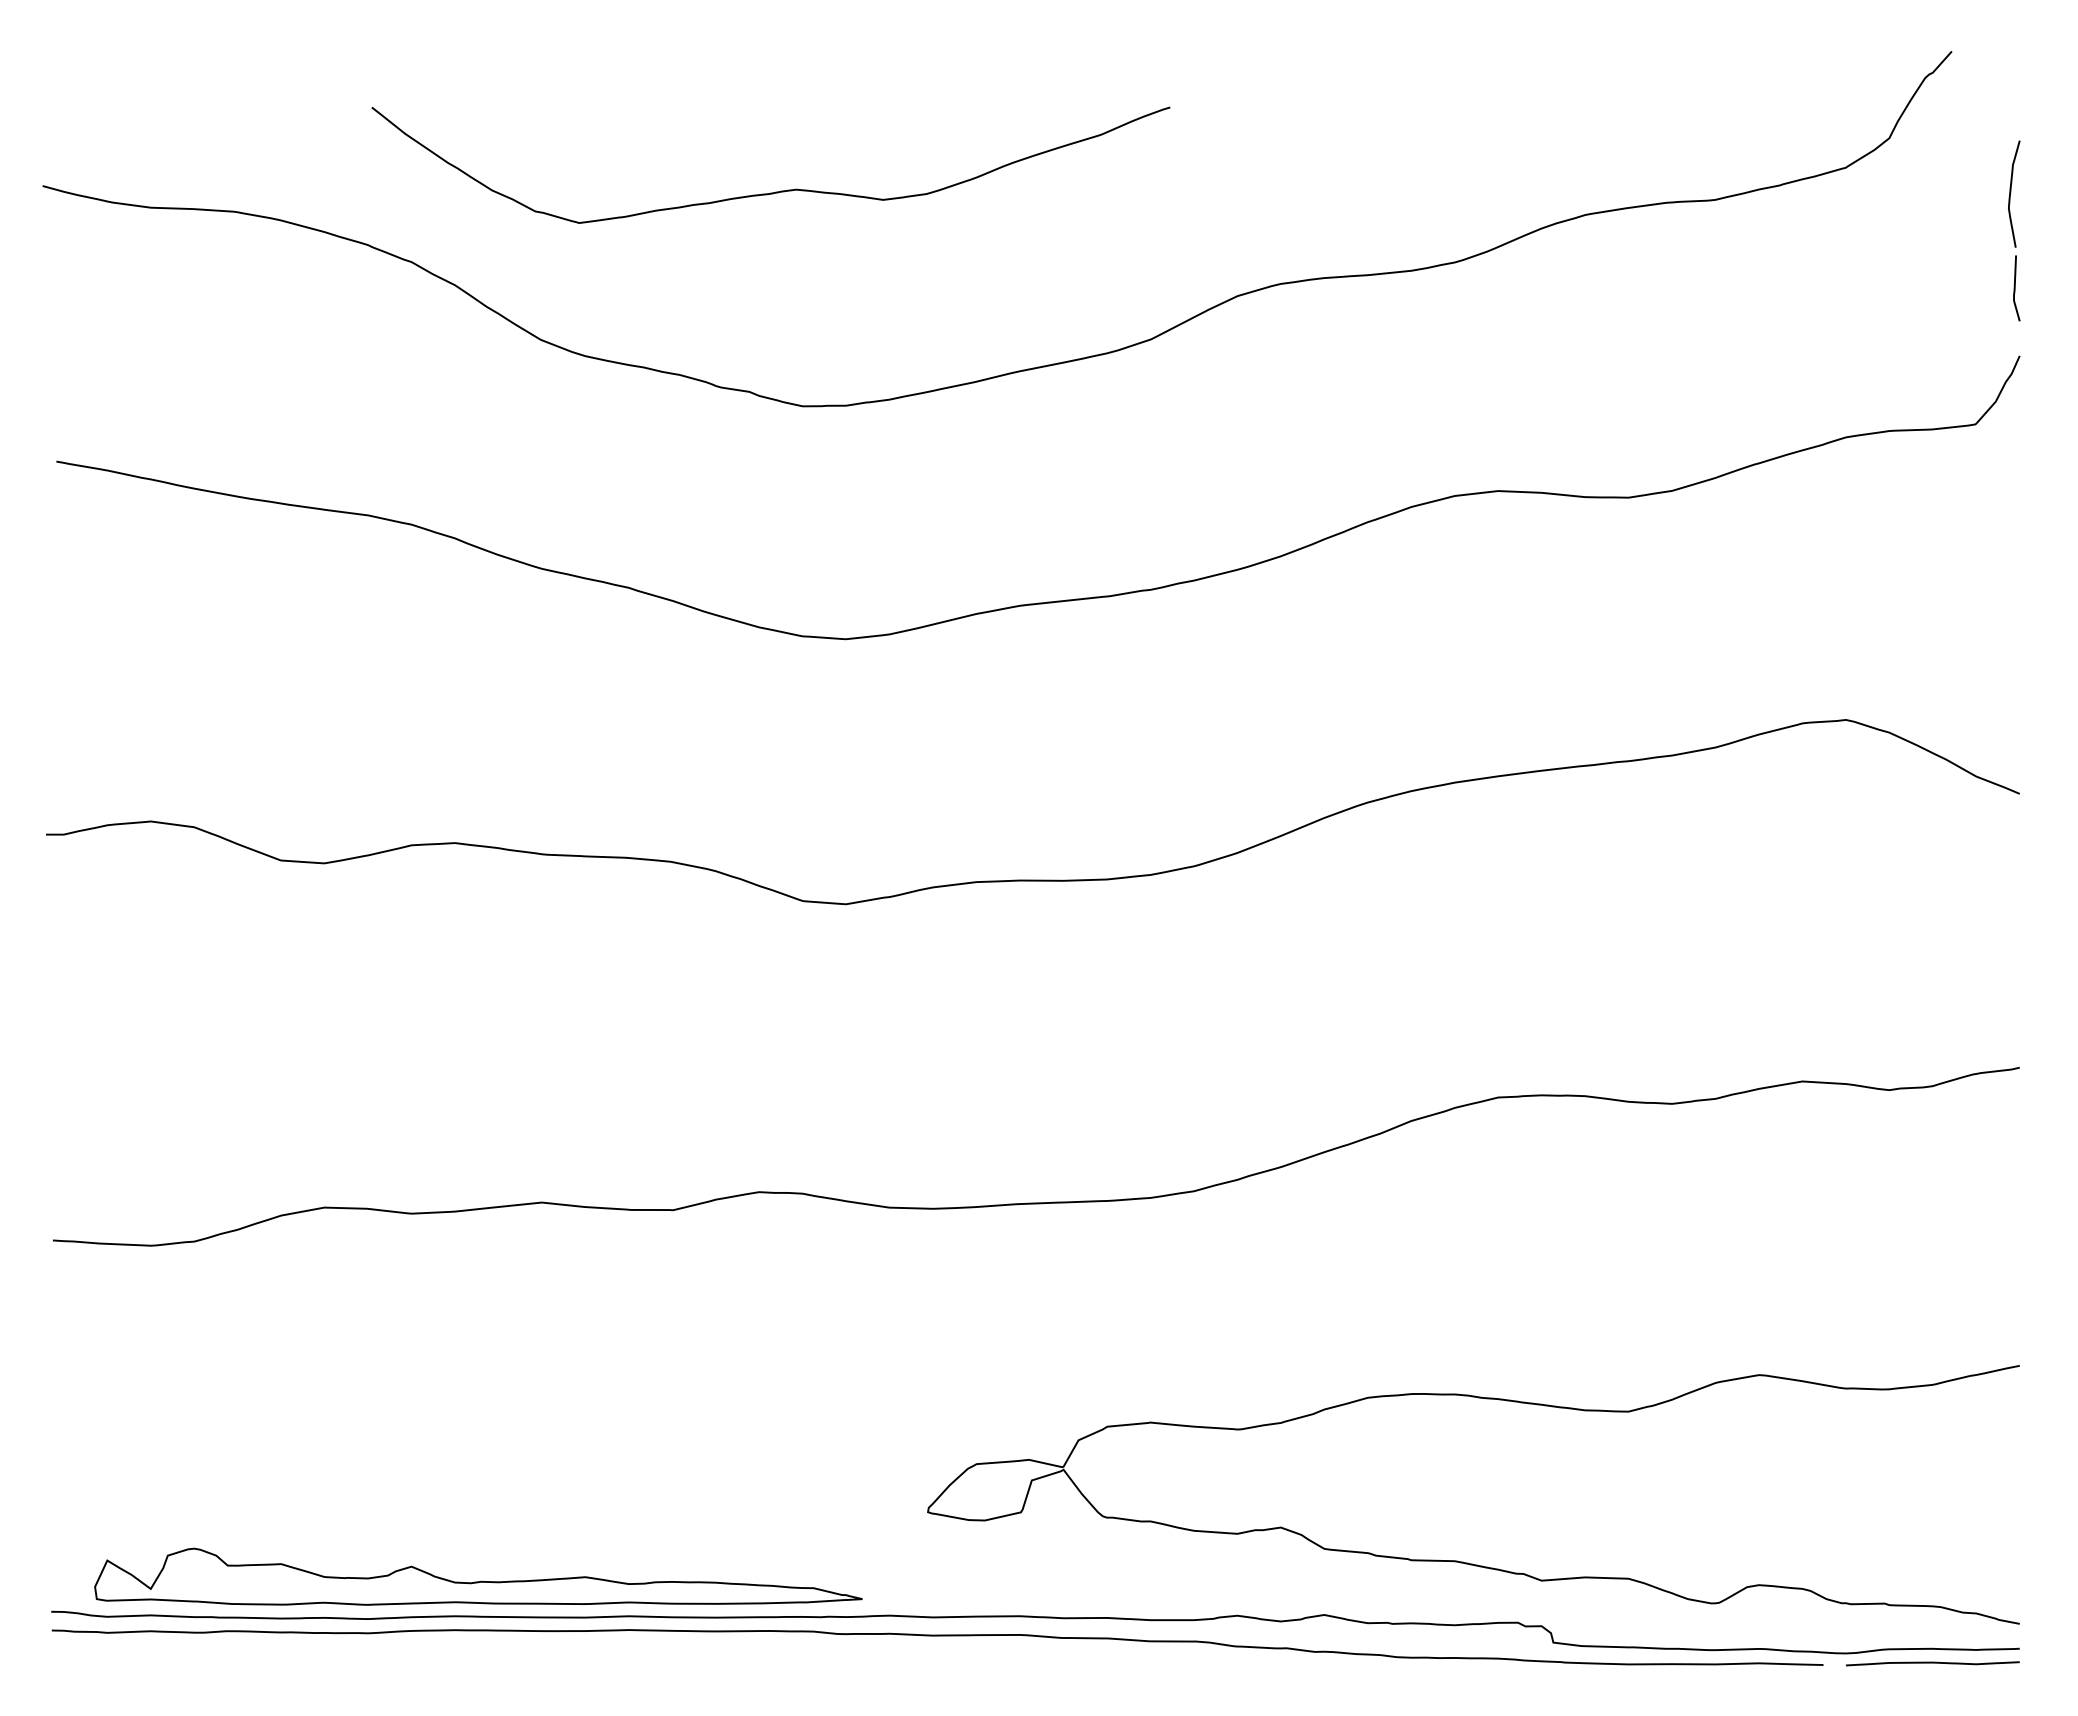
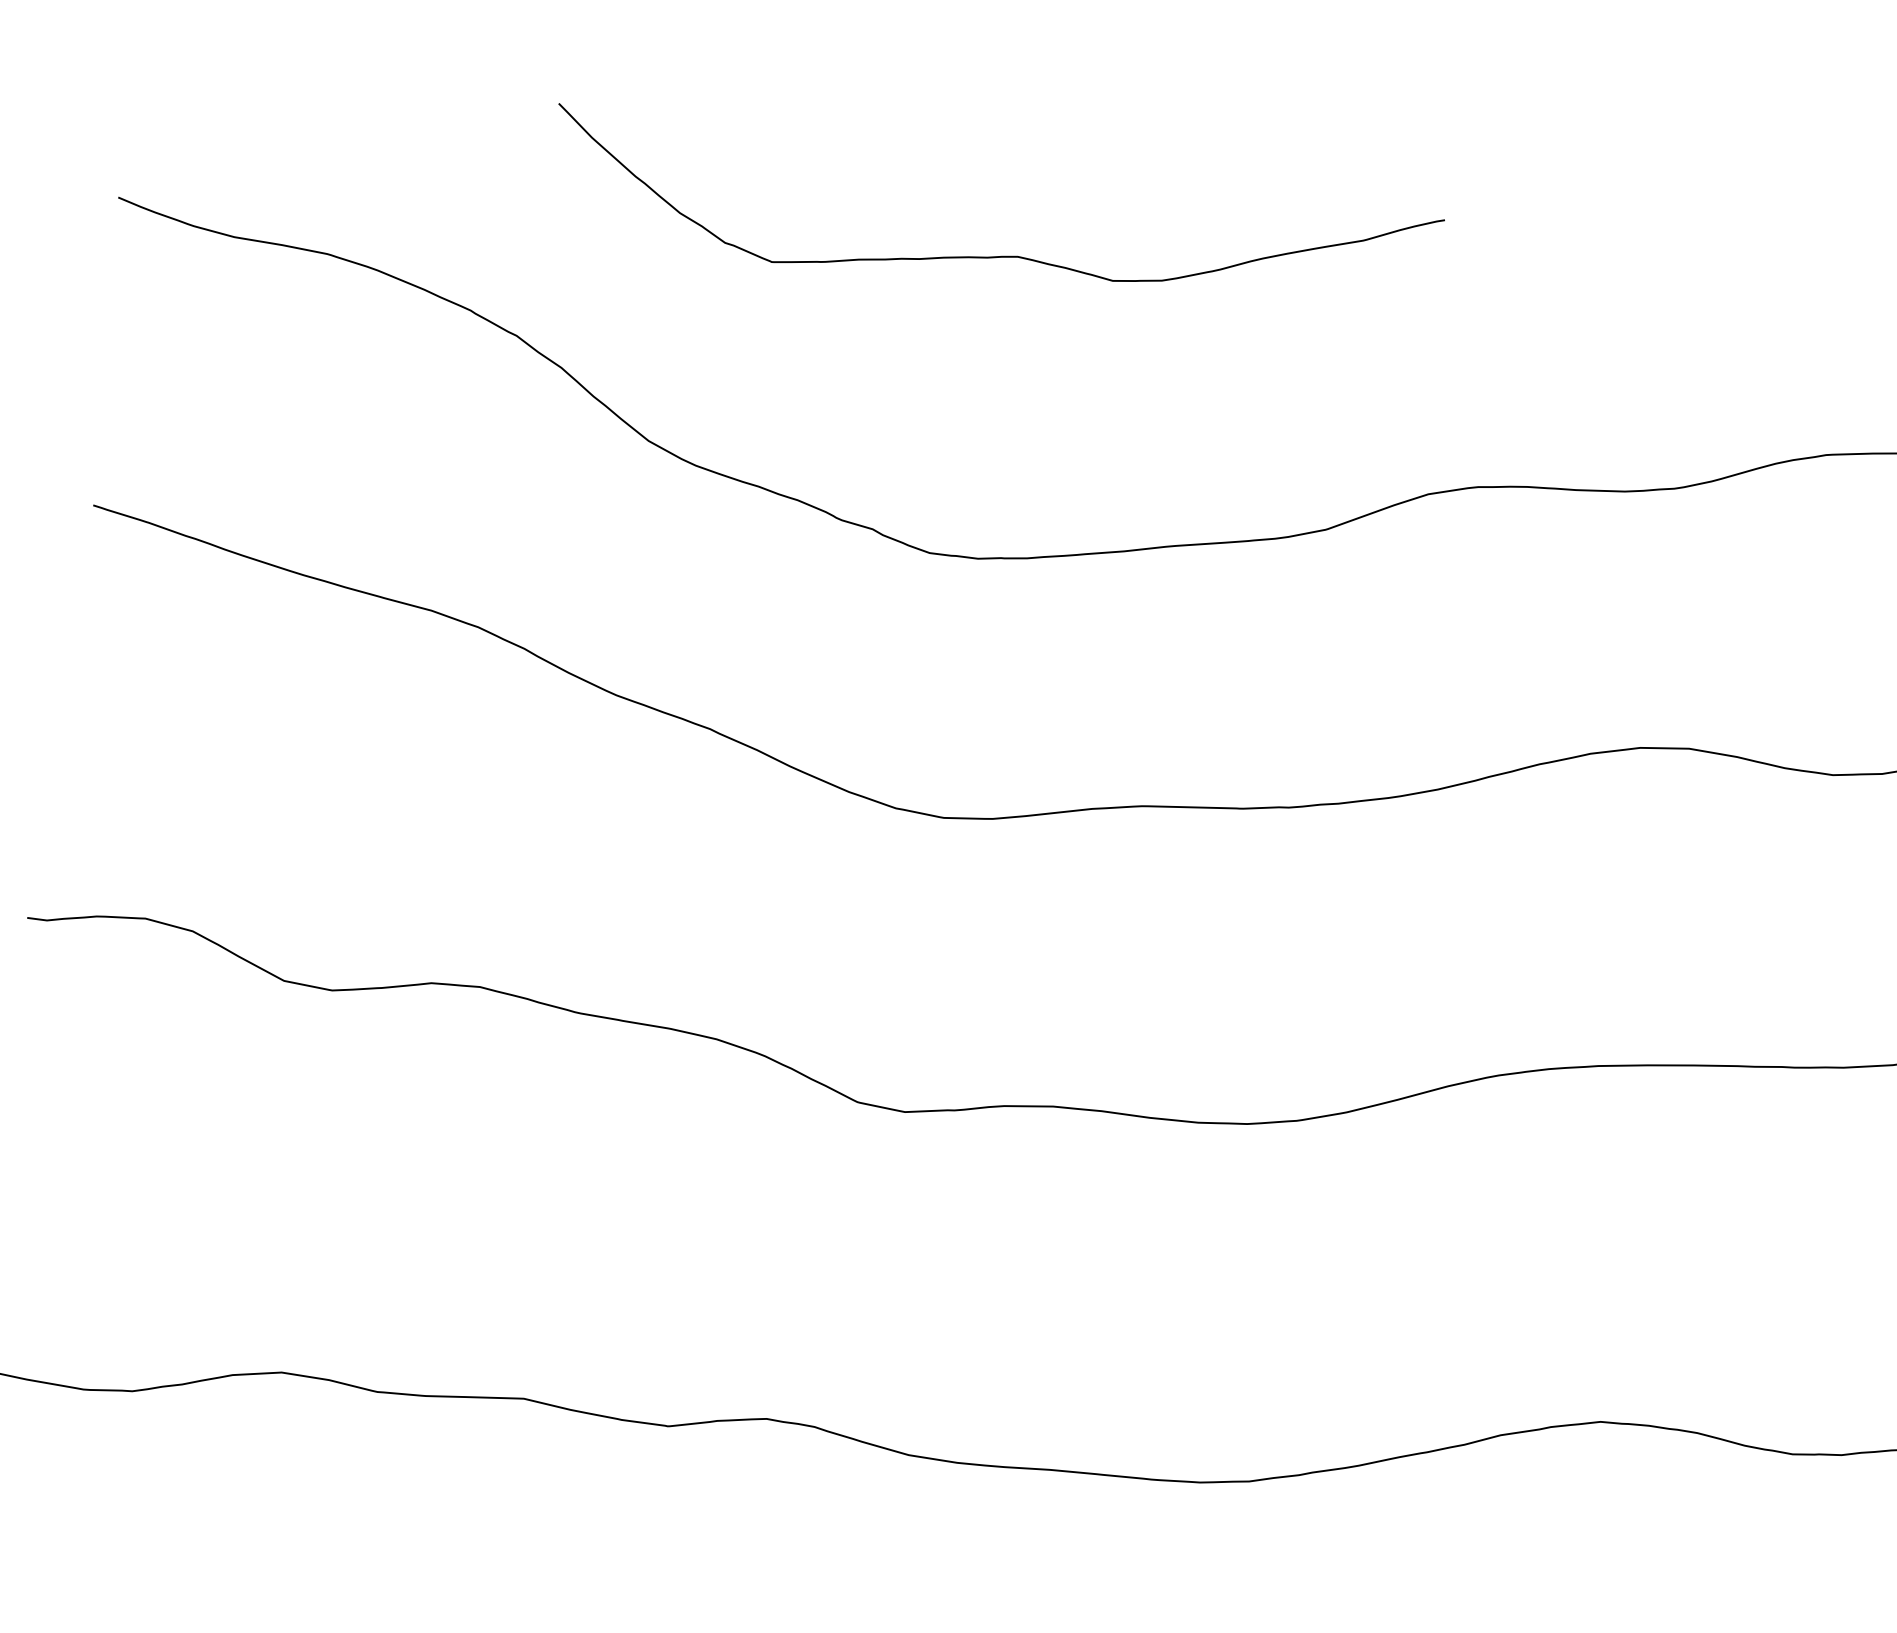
curve: (775, 191) -> (994, 255), moved

